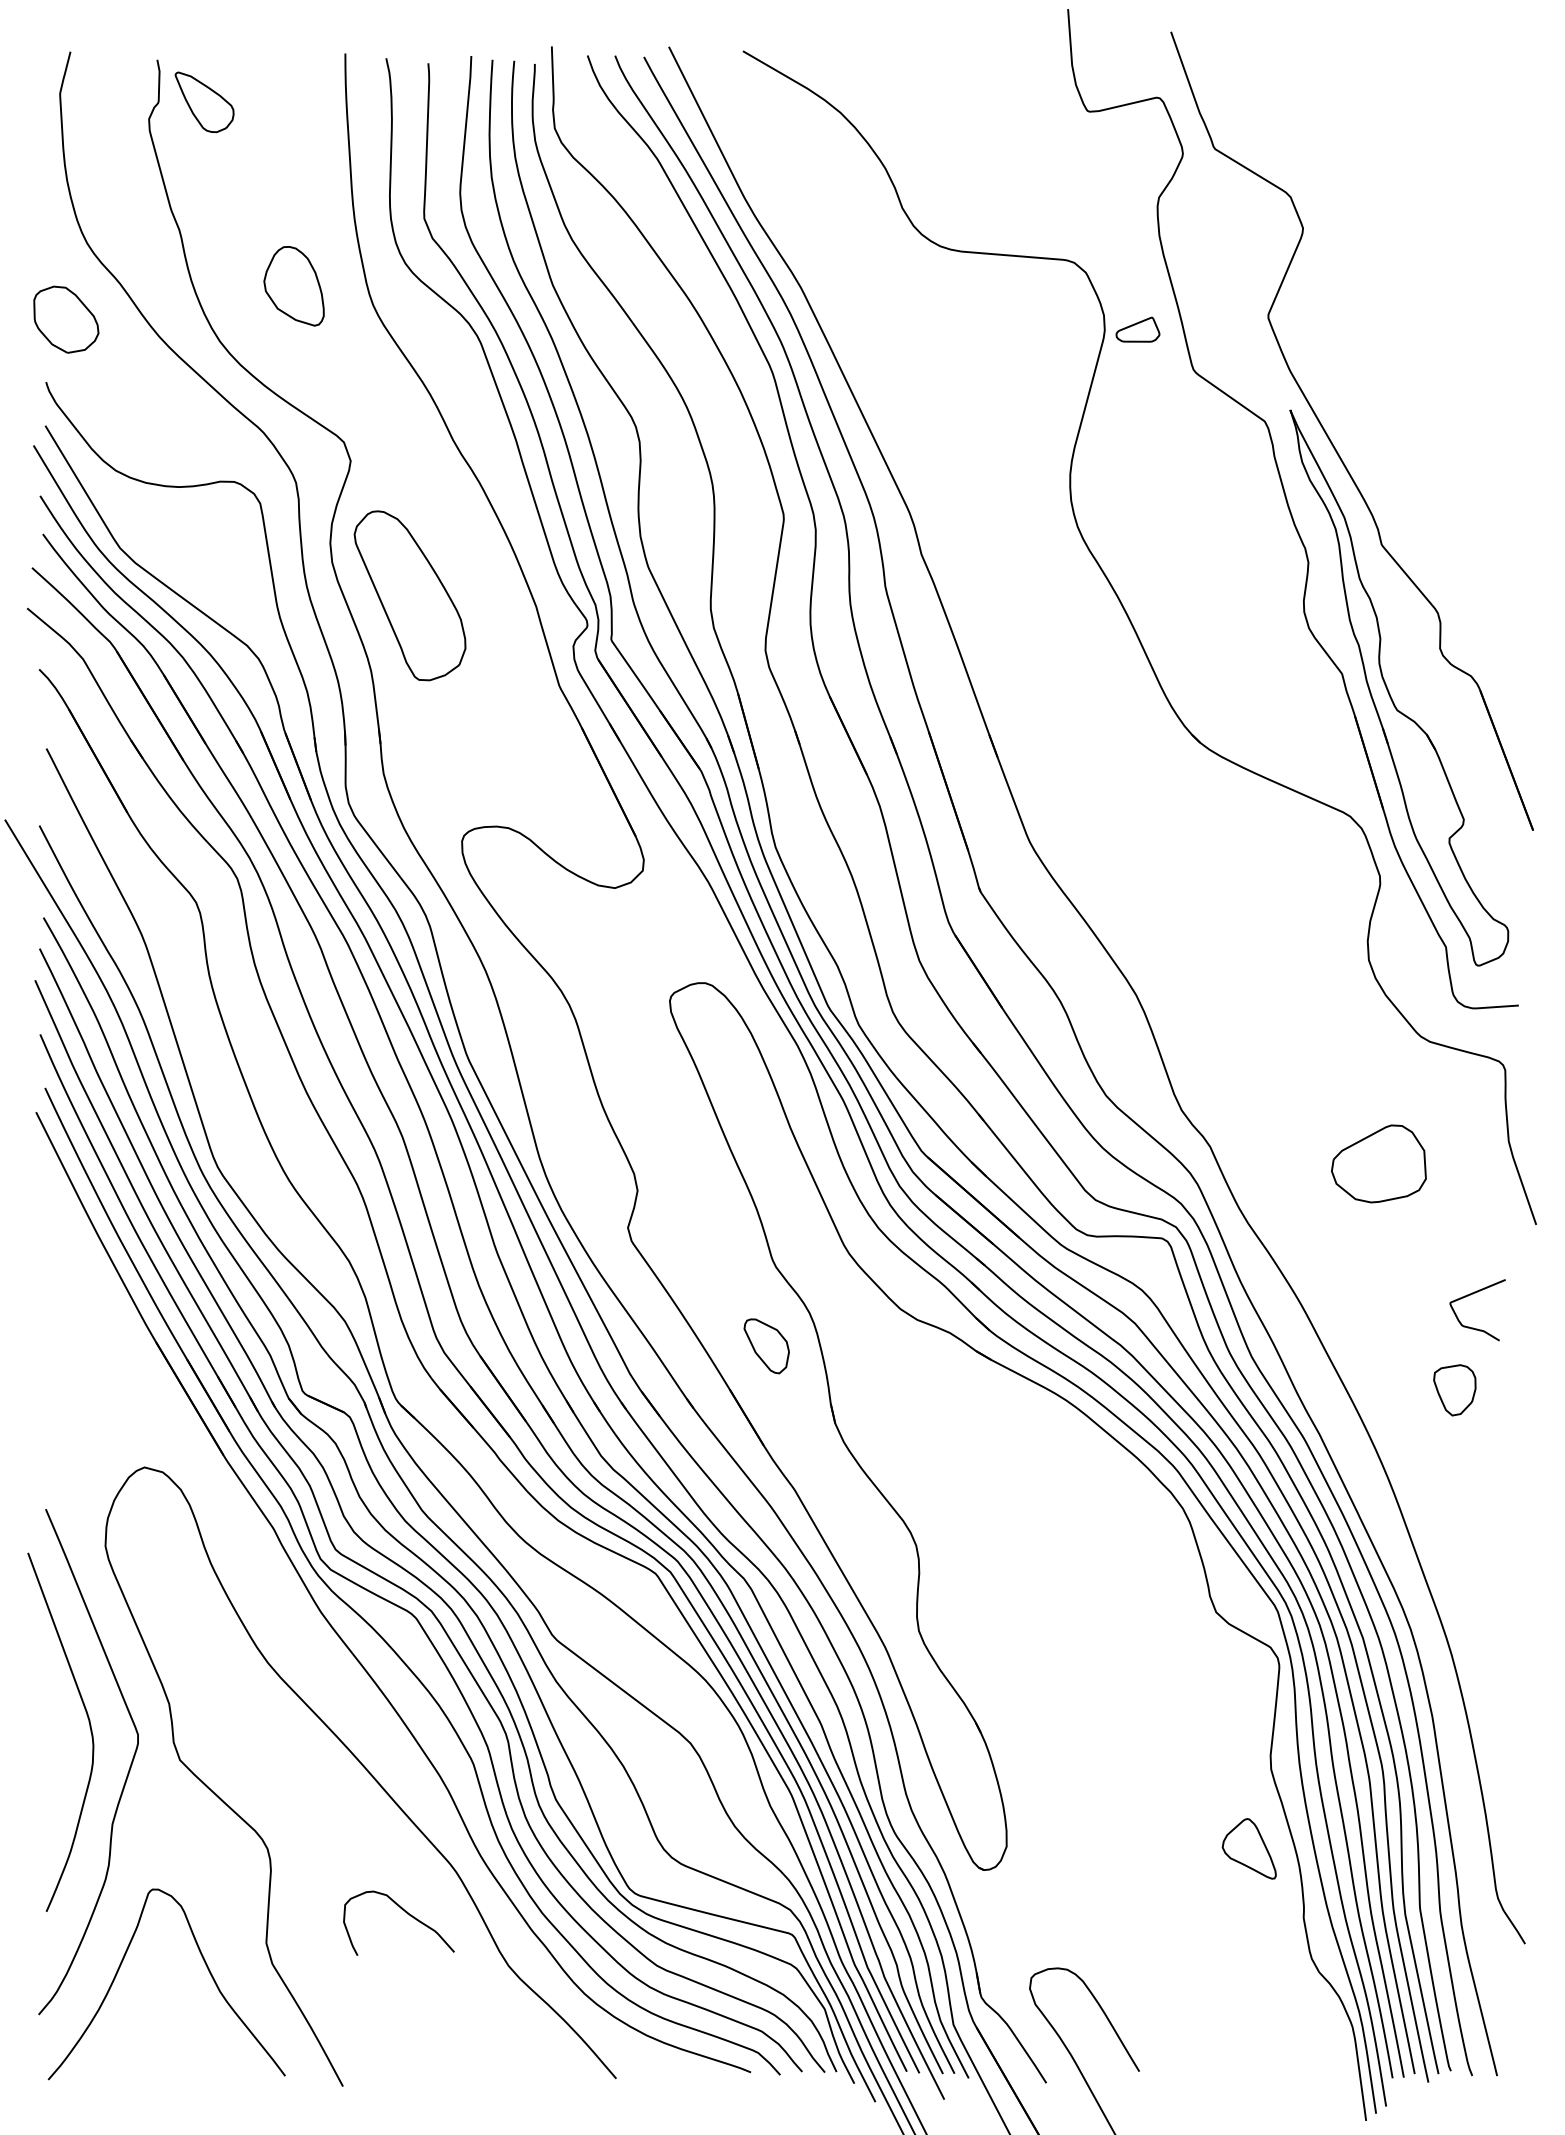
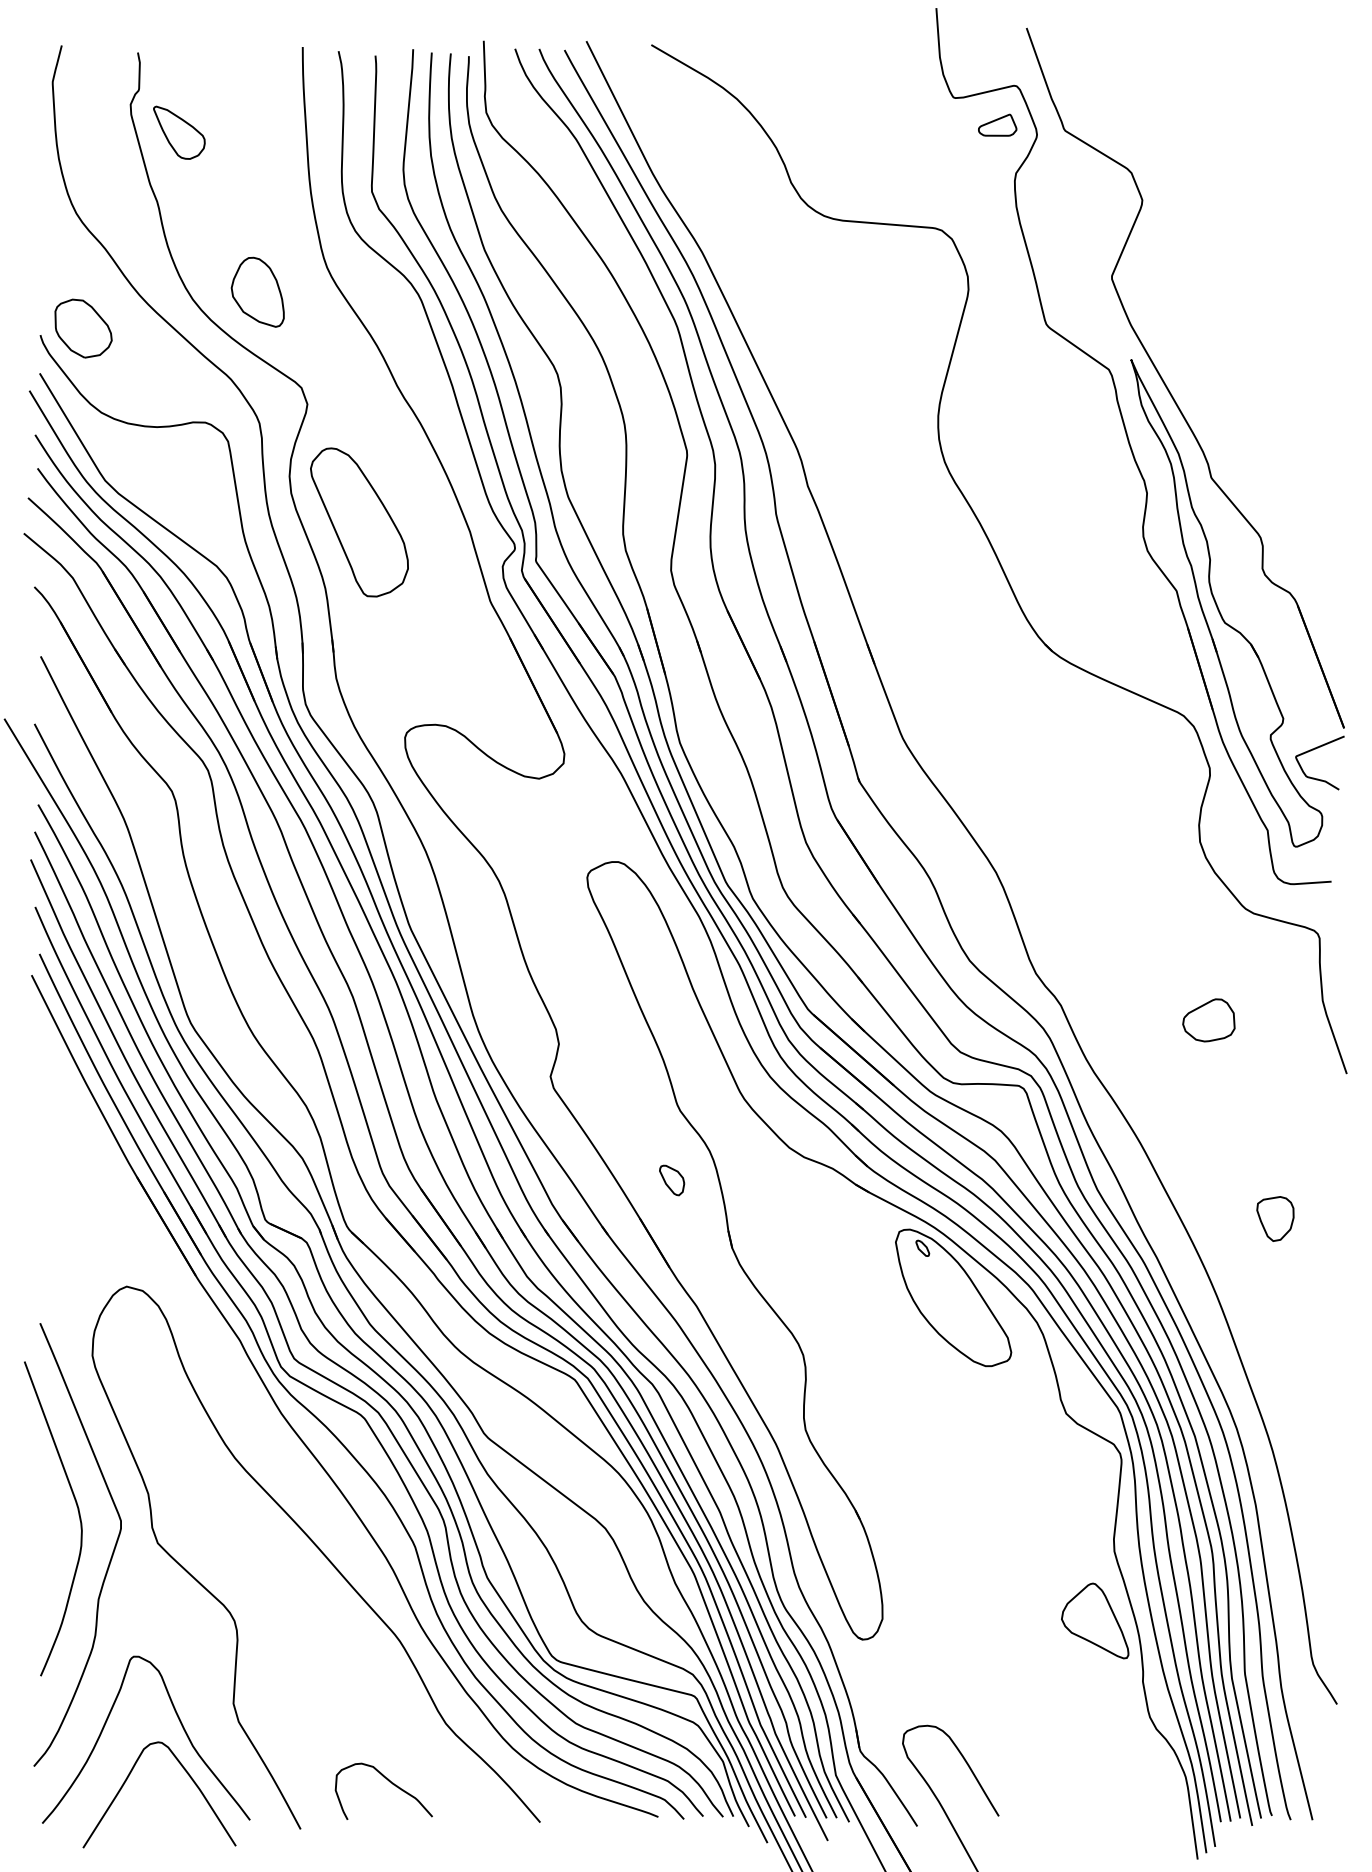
part: (204, 102) -> (179, 132), moved
part: (293, 286) -> (257, 292), moved
part: (66, 319) -> (83, 328), moved
part: (1137, 329) -> (997, 125), moved
part: (1378, 1163) -> (1208, 1020), size x0.62
curve: (1473, 1294) -> (1316, 749), moved
part: (766, 1346) -> (671, 1180), size x0.62
part: (1087, 1480) -> (953, 1298), added
part: (1249, 1848) -> (1095, 1620), size x1.43
curve: (406, 1913) -> (390, 1782), moved
curve: (147, 2026) -> (129, 1776), added

